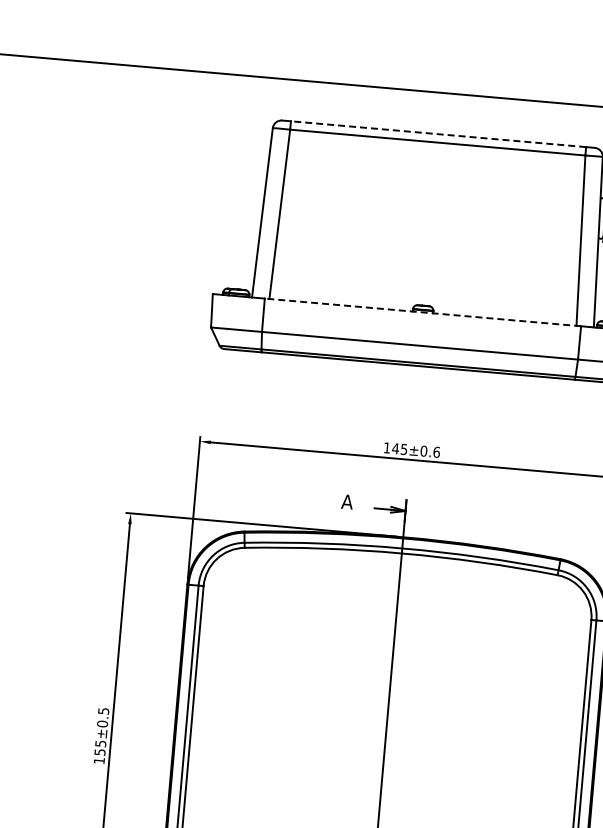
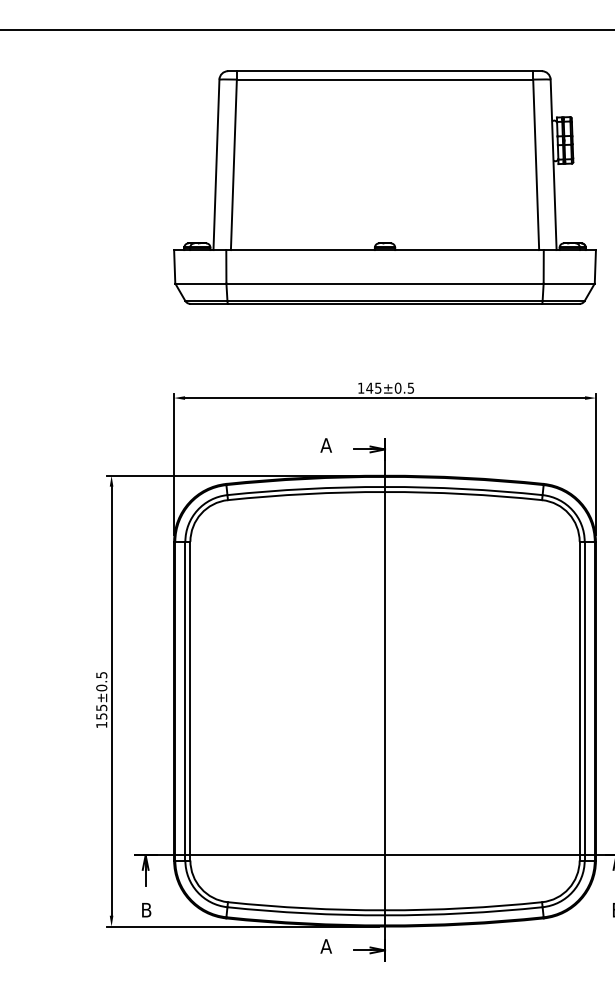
line: (437, 134) -> (384, 71), dashed -> solid
line: (423, 312) -> (385, 250), dashed -> solid
text: (436, 451) -> (410, 387), 145±0.6 -> 145±0.5

